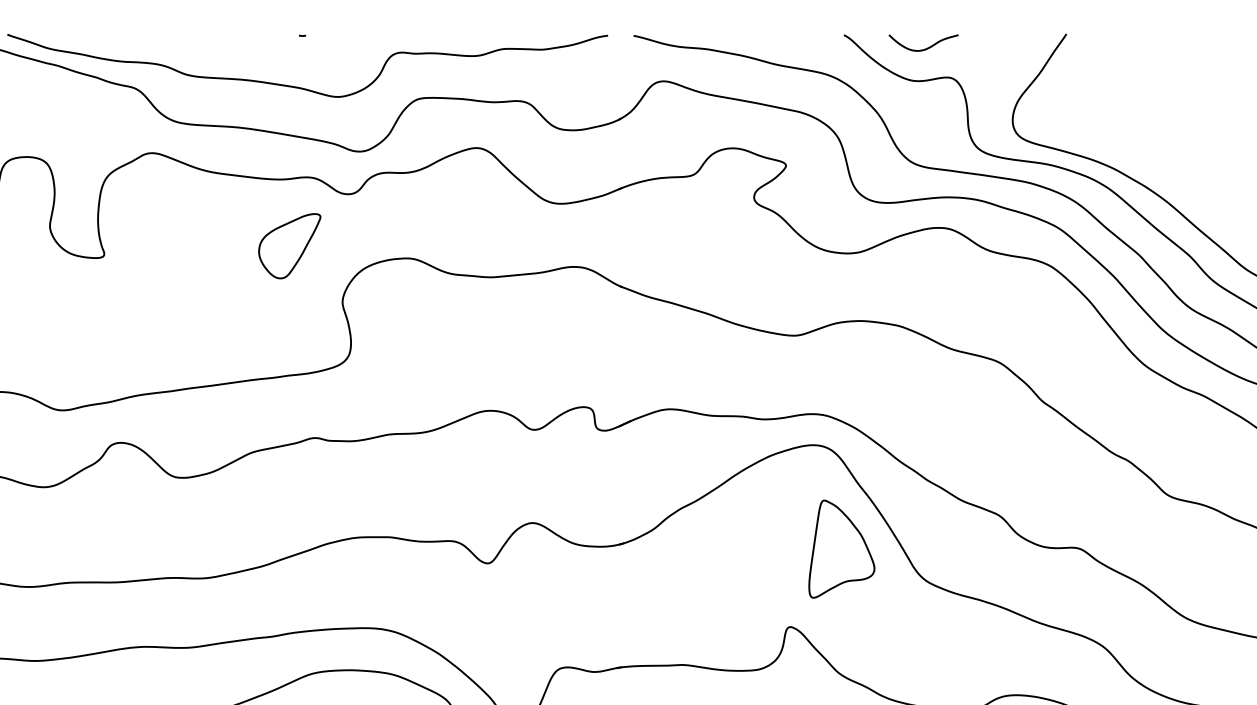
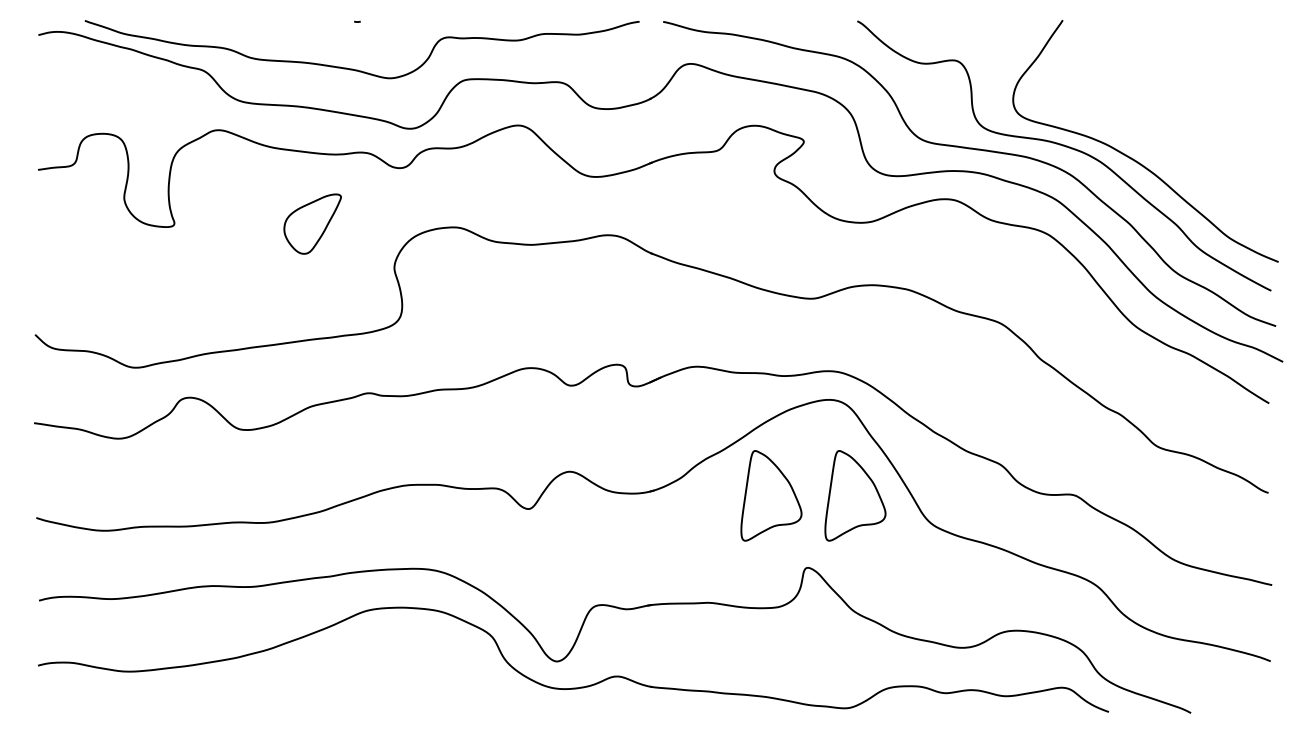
curve: (924, 48) -> (931, 33), removed
part: (289, 245) -> (312, 223), moved
part: (750, 548) -> (771, 495), added

